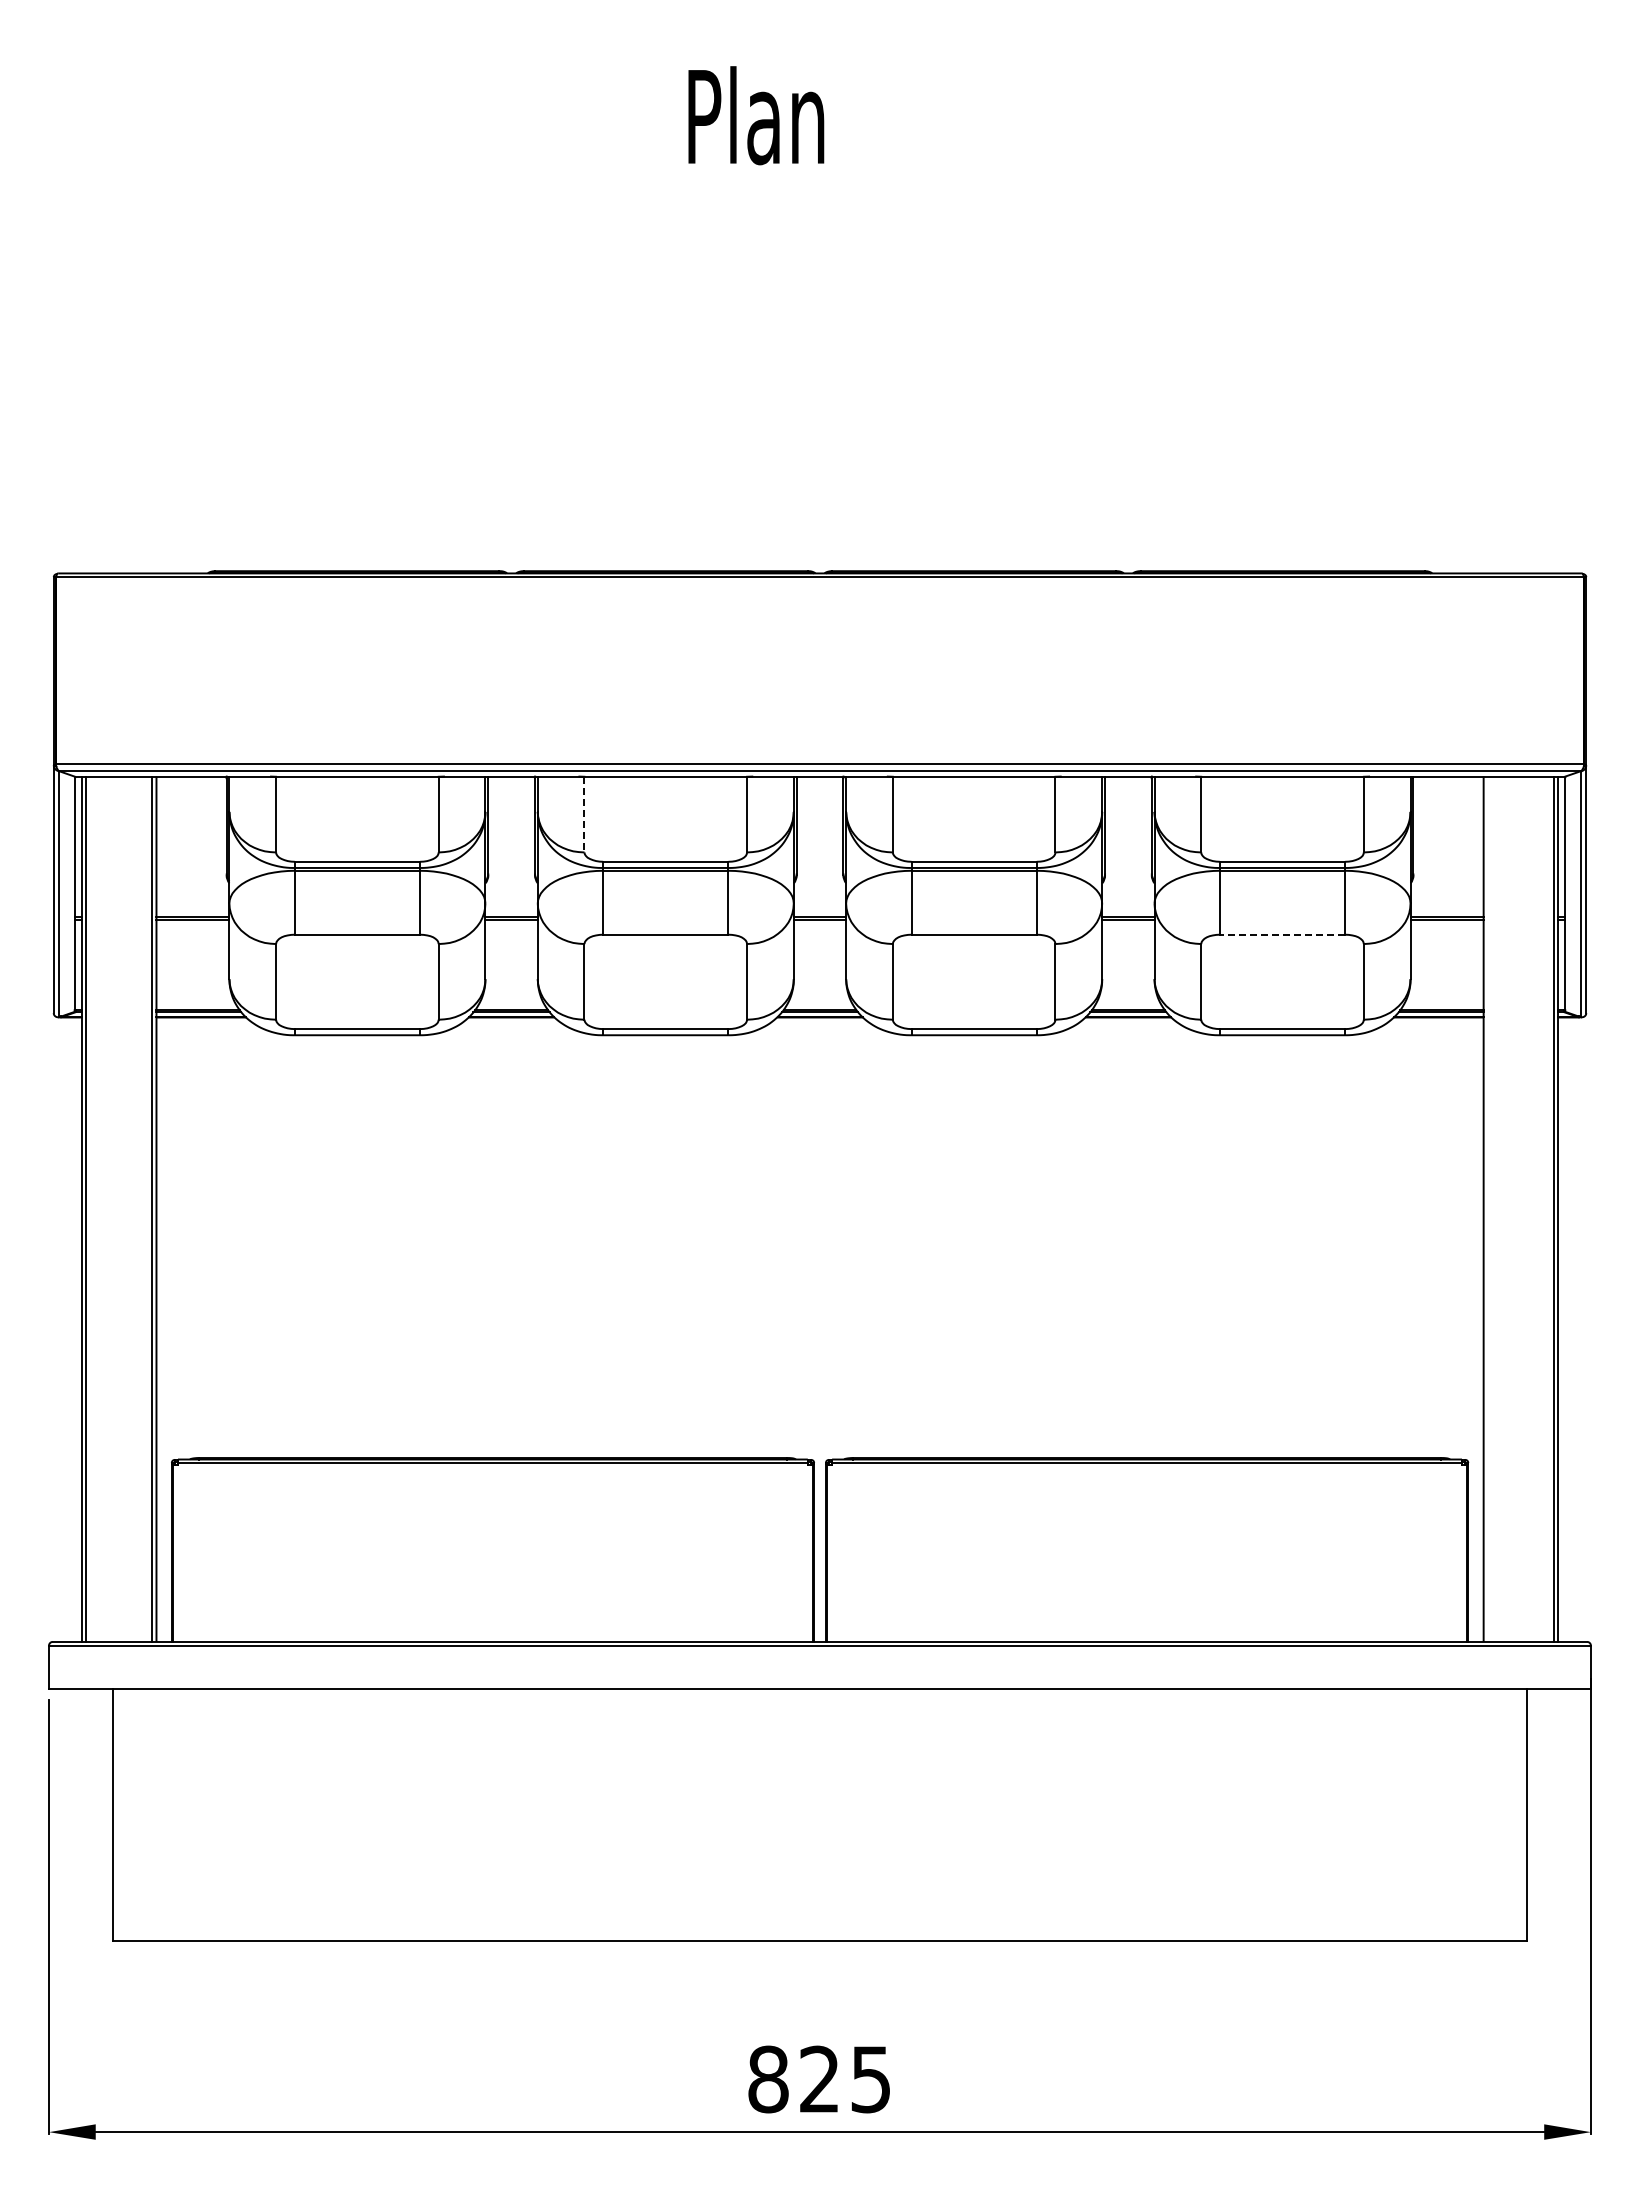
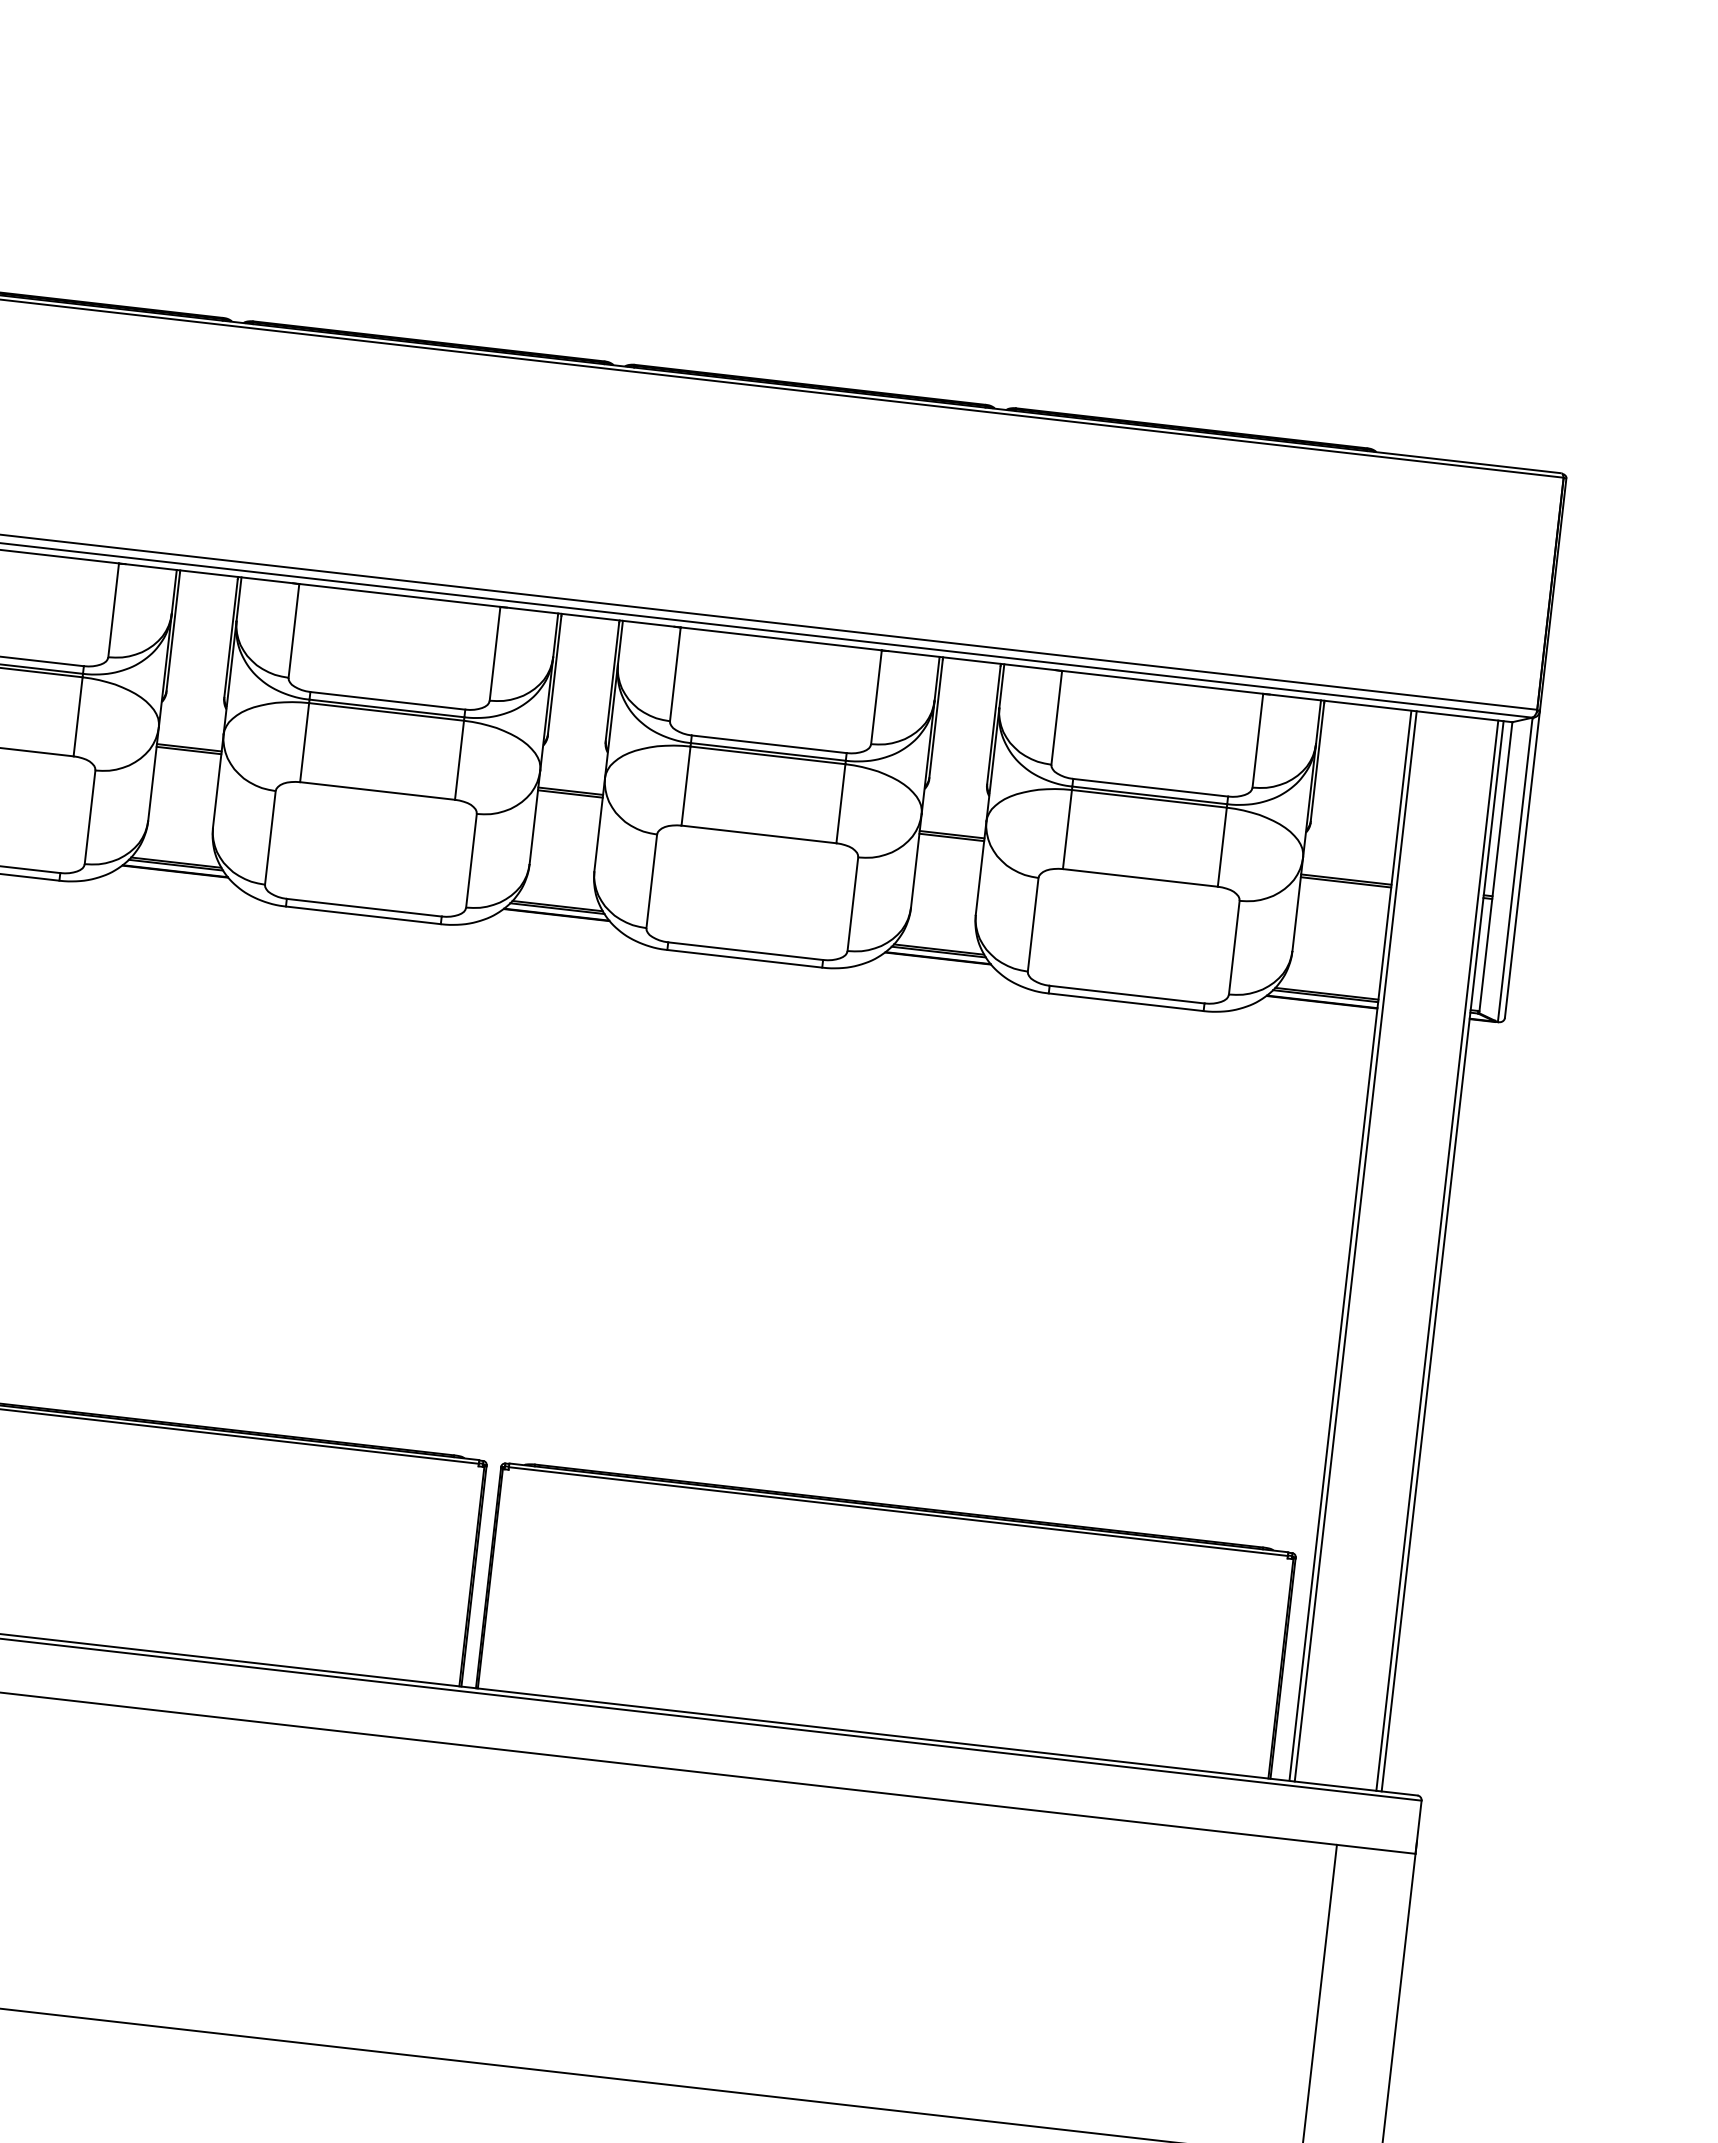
line: (584, 814) -> (293, 630), dashed -> solid
line: (1282, 934) -> (1140, 877), dashed -> solid
line: (1487, 1208) -> (1355, 1245), added

